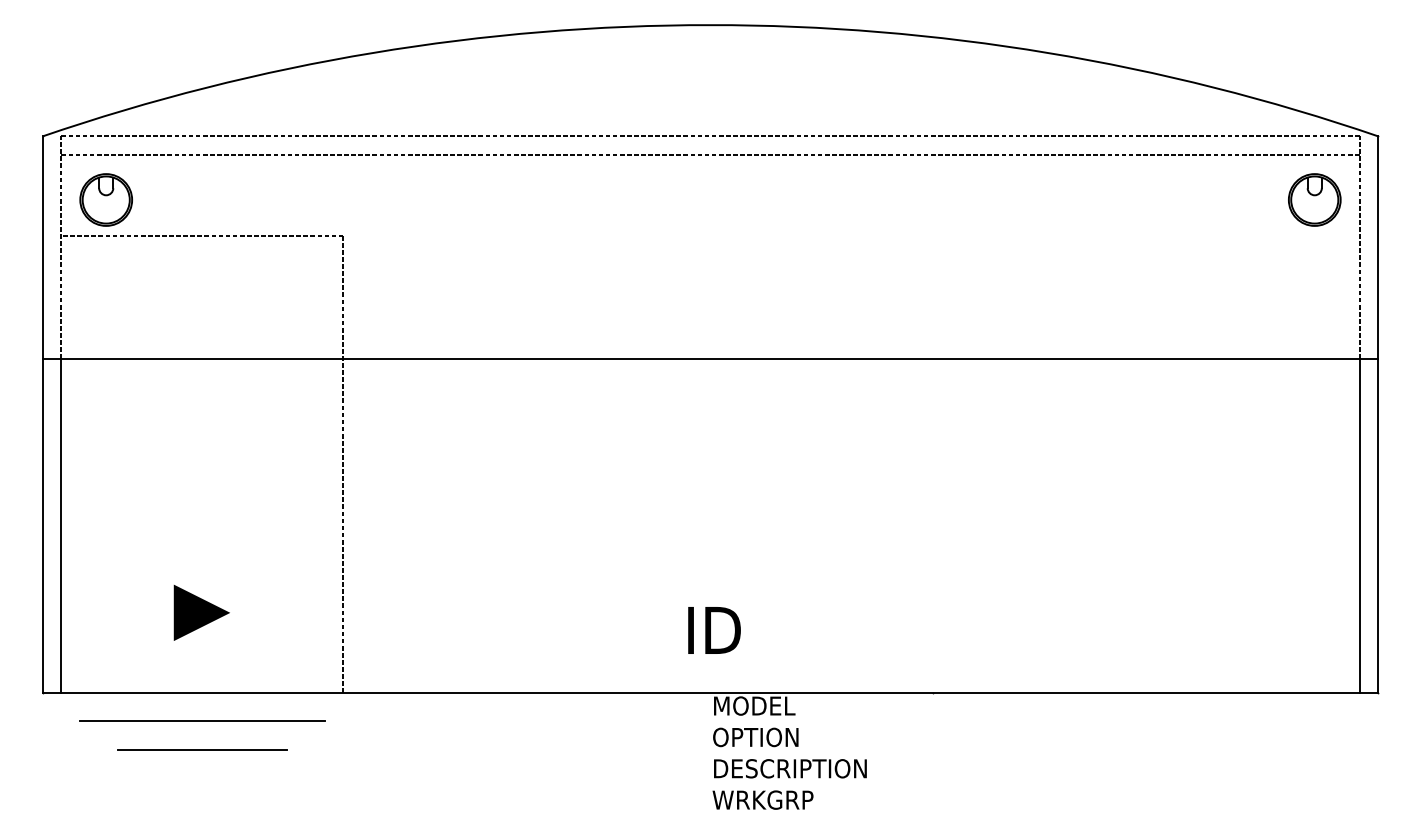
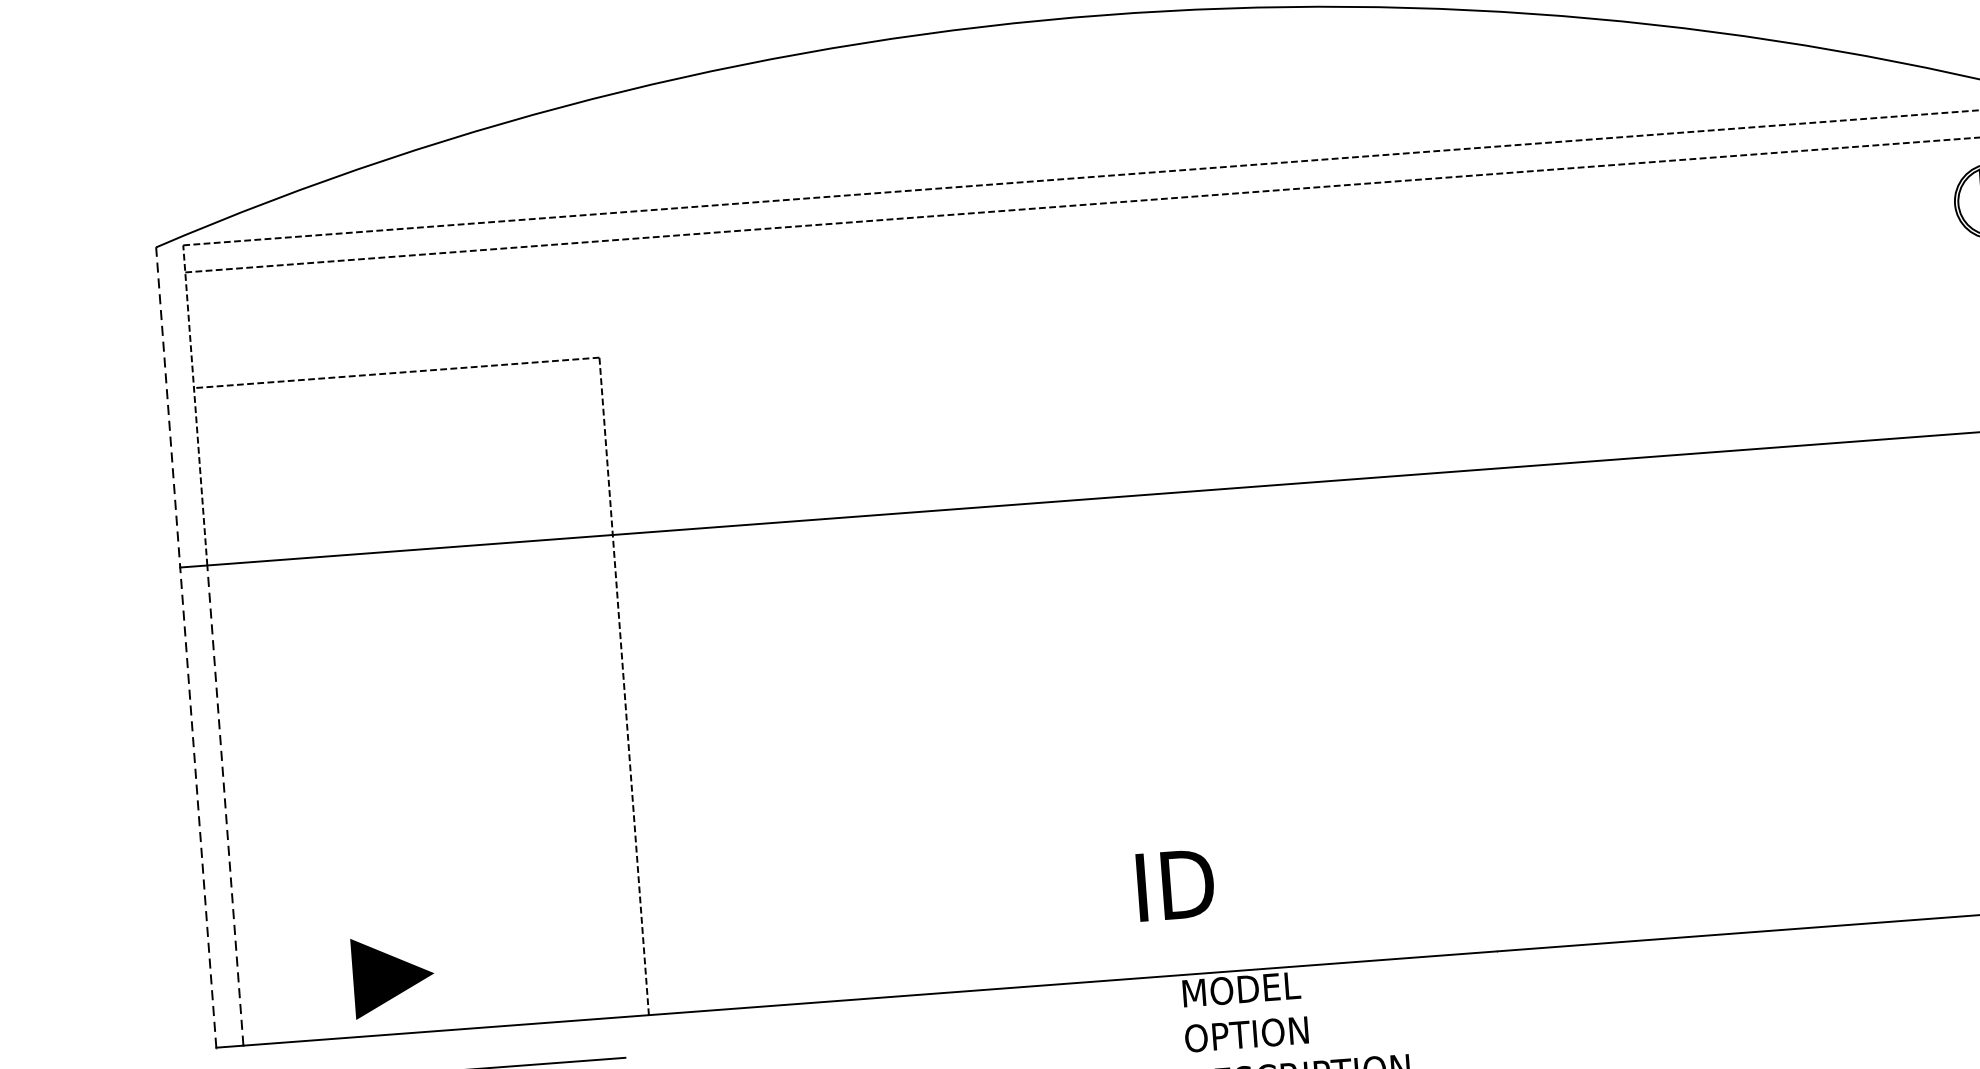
part: (105, 199) -> (253, 331), removed
line: (42, 414) -> (186, 647), solid -> dashed
line: (61, 526) -> (225, 806), solid -> dashed
line: (201, 612) -> (392, 975), moved

